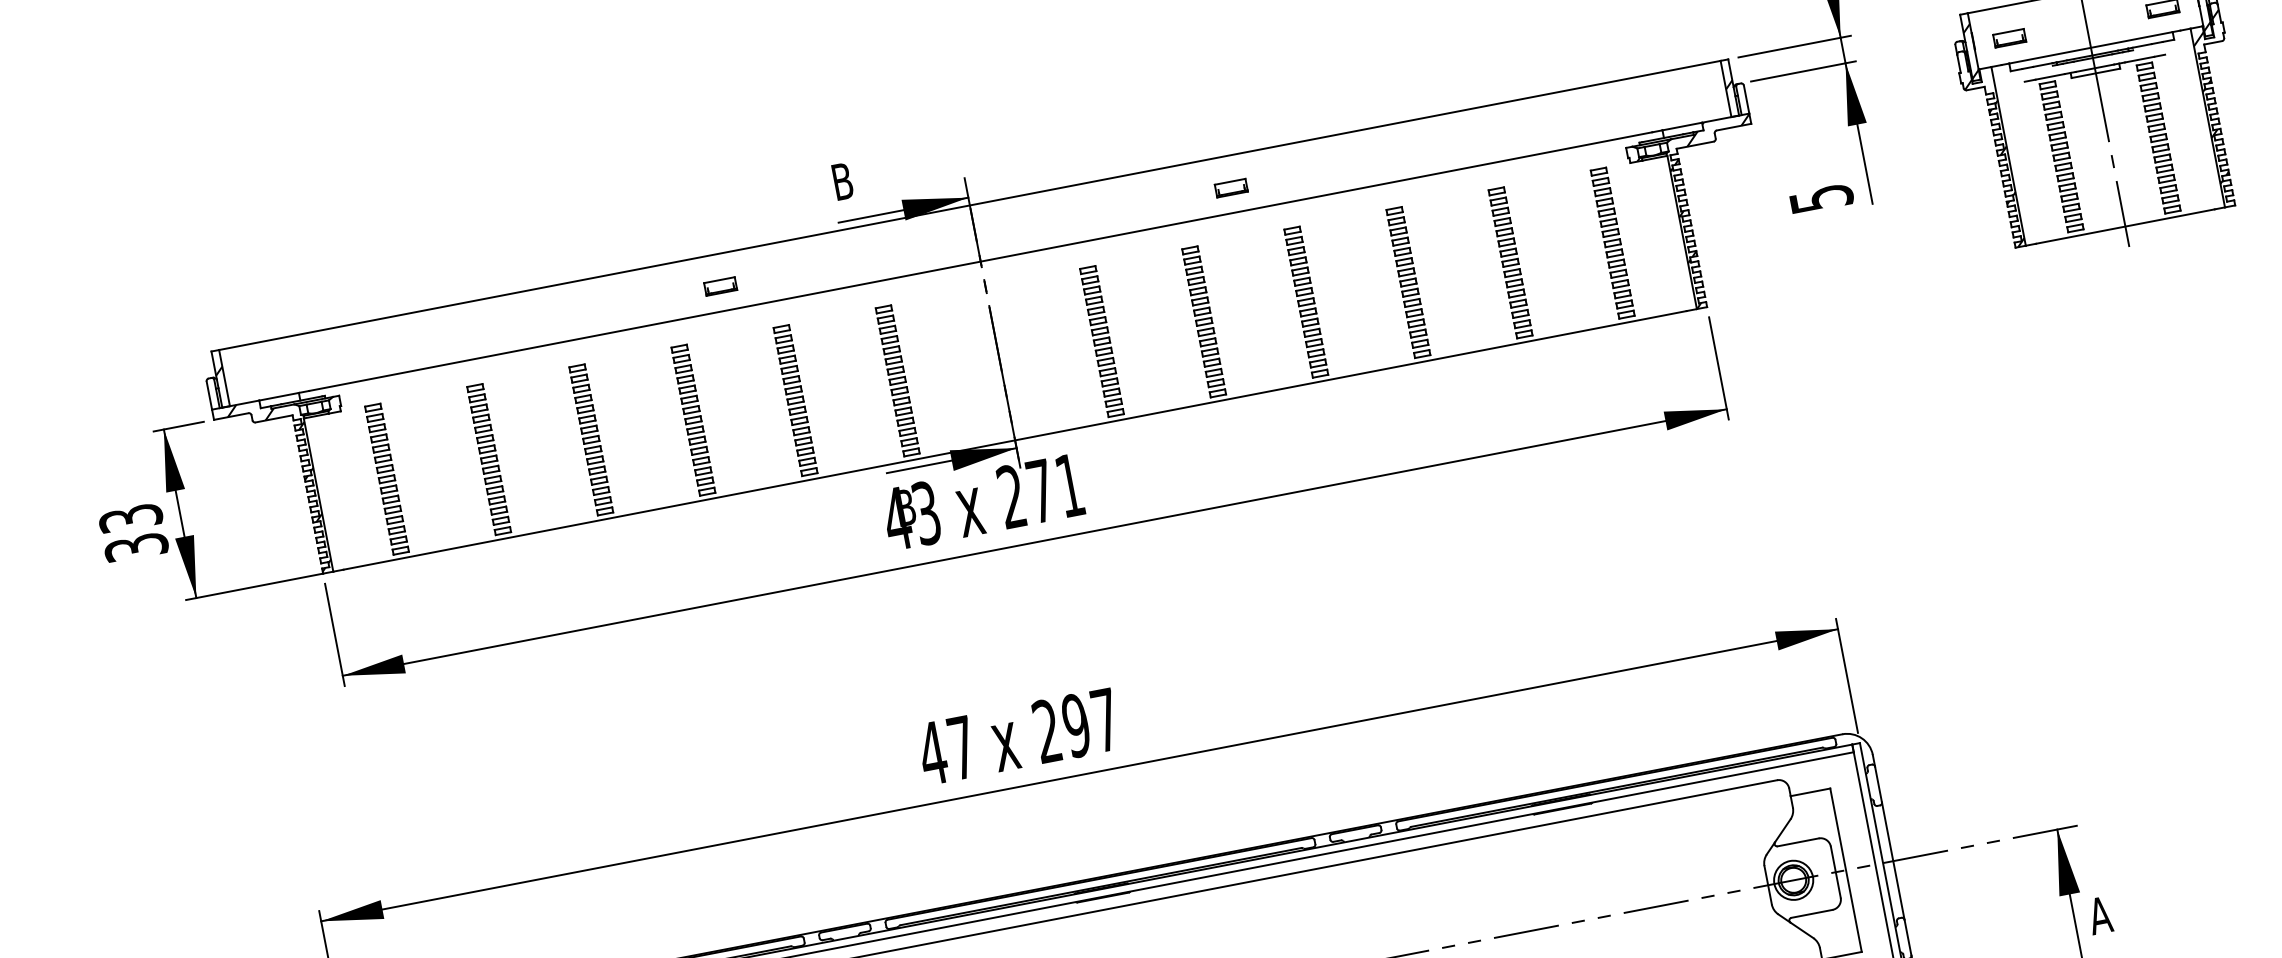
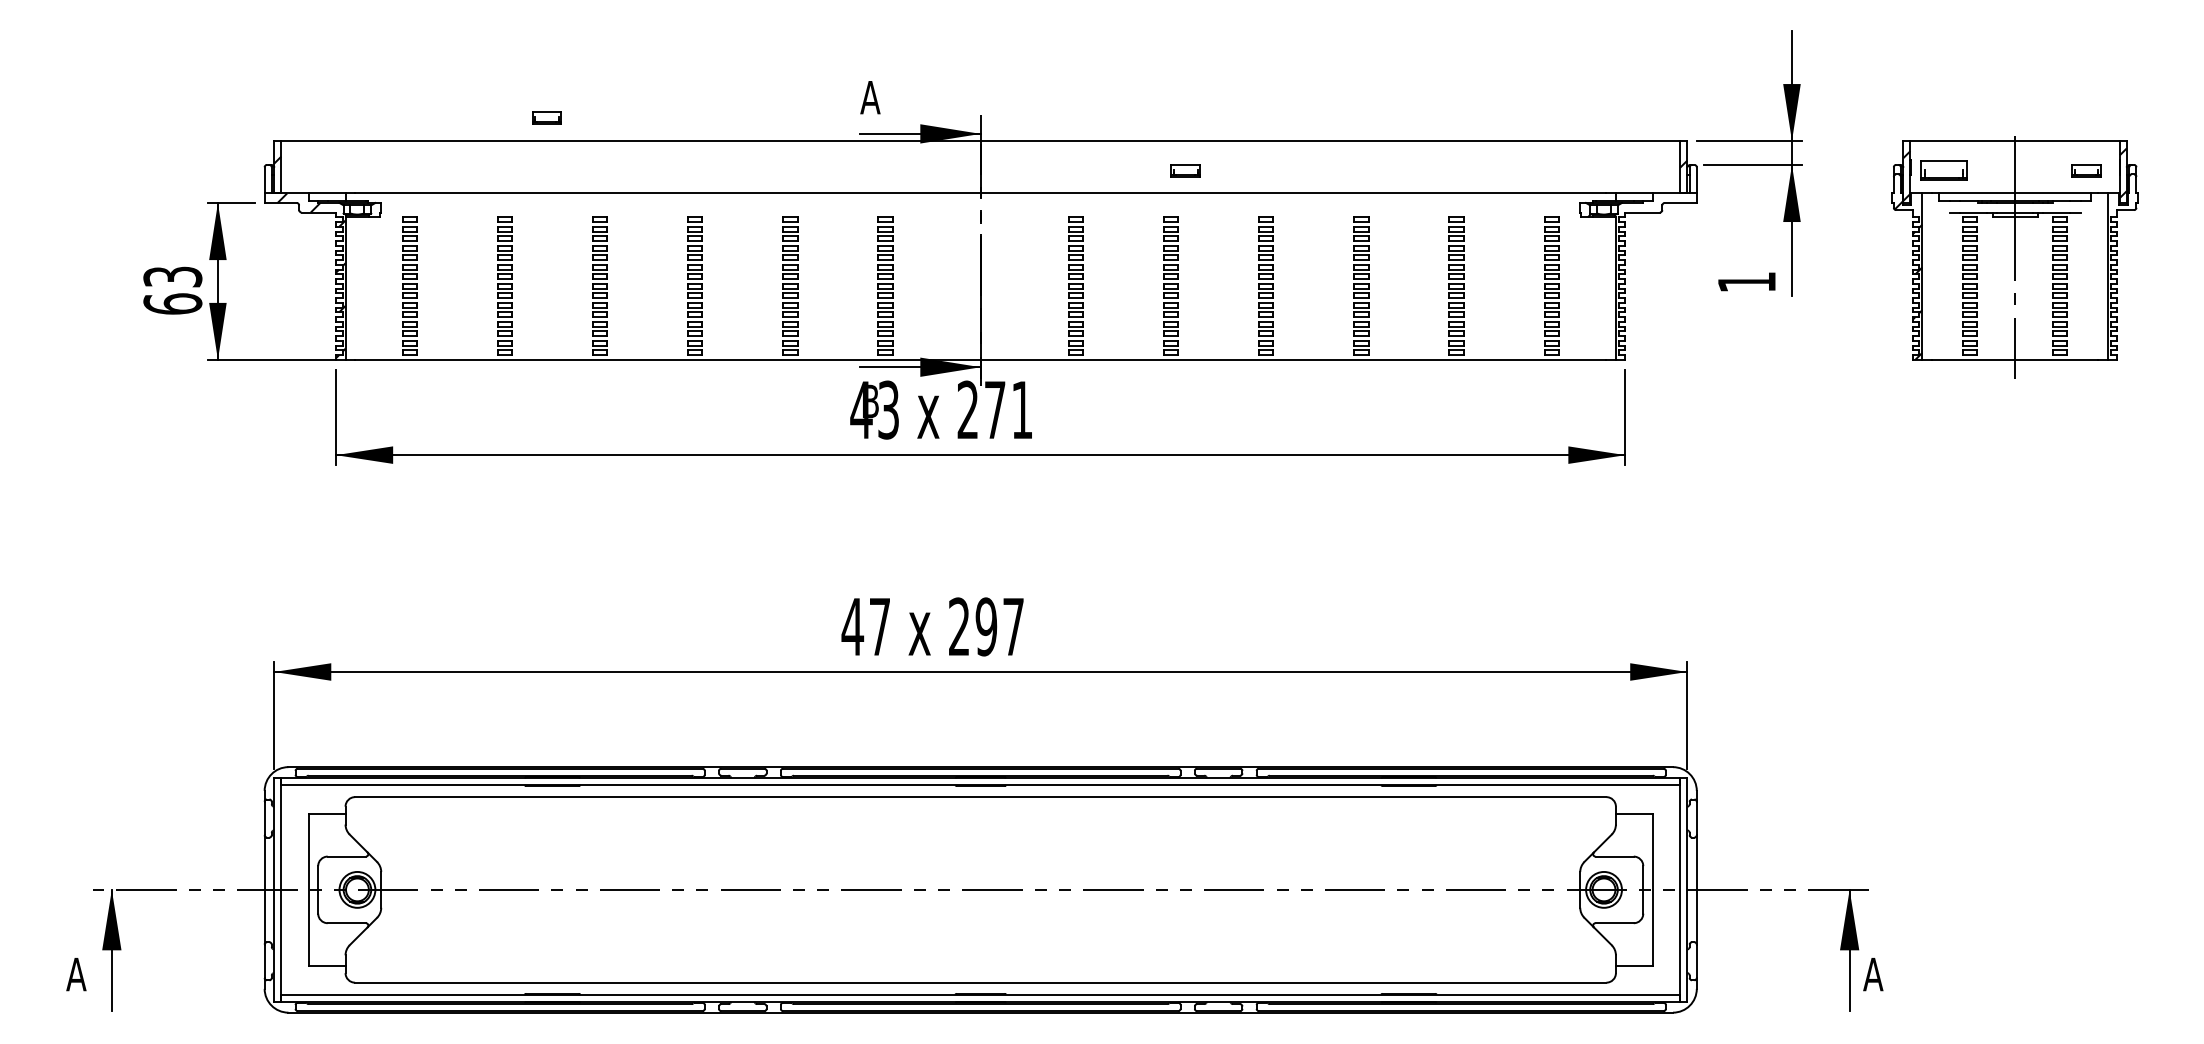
part: (2009, 37) -> (1943, 170), size x1.6
hatch: (2218, 96) -> (2121, 259), removed
text: (842, 181) -> (870, 97), B -> A
part: (1231, 187) -> (1185, 170), moved
text: (1822, 198) -> (1747, 282), 5 -> 1
hatch: (1722, 211) -> (1655, 276), removed
part: (720, 286) -> (546, 117), moved
text: (135, 546) -> (172, 303), 33 -> 63

